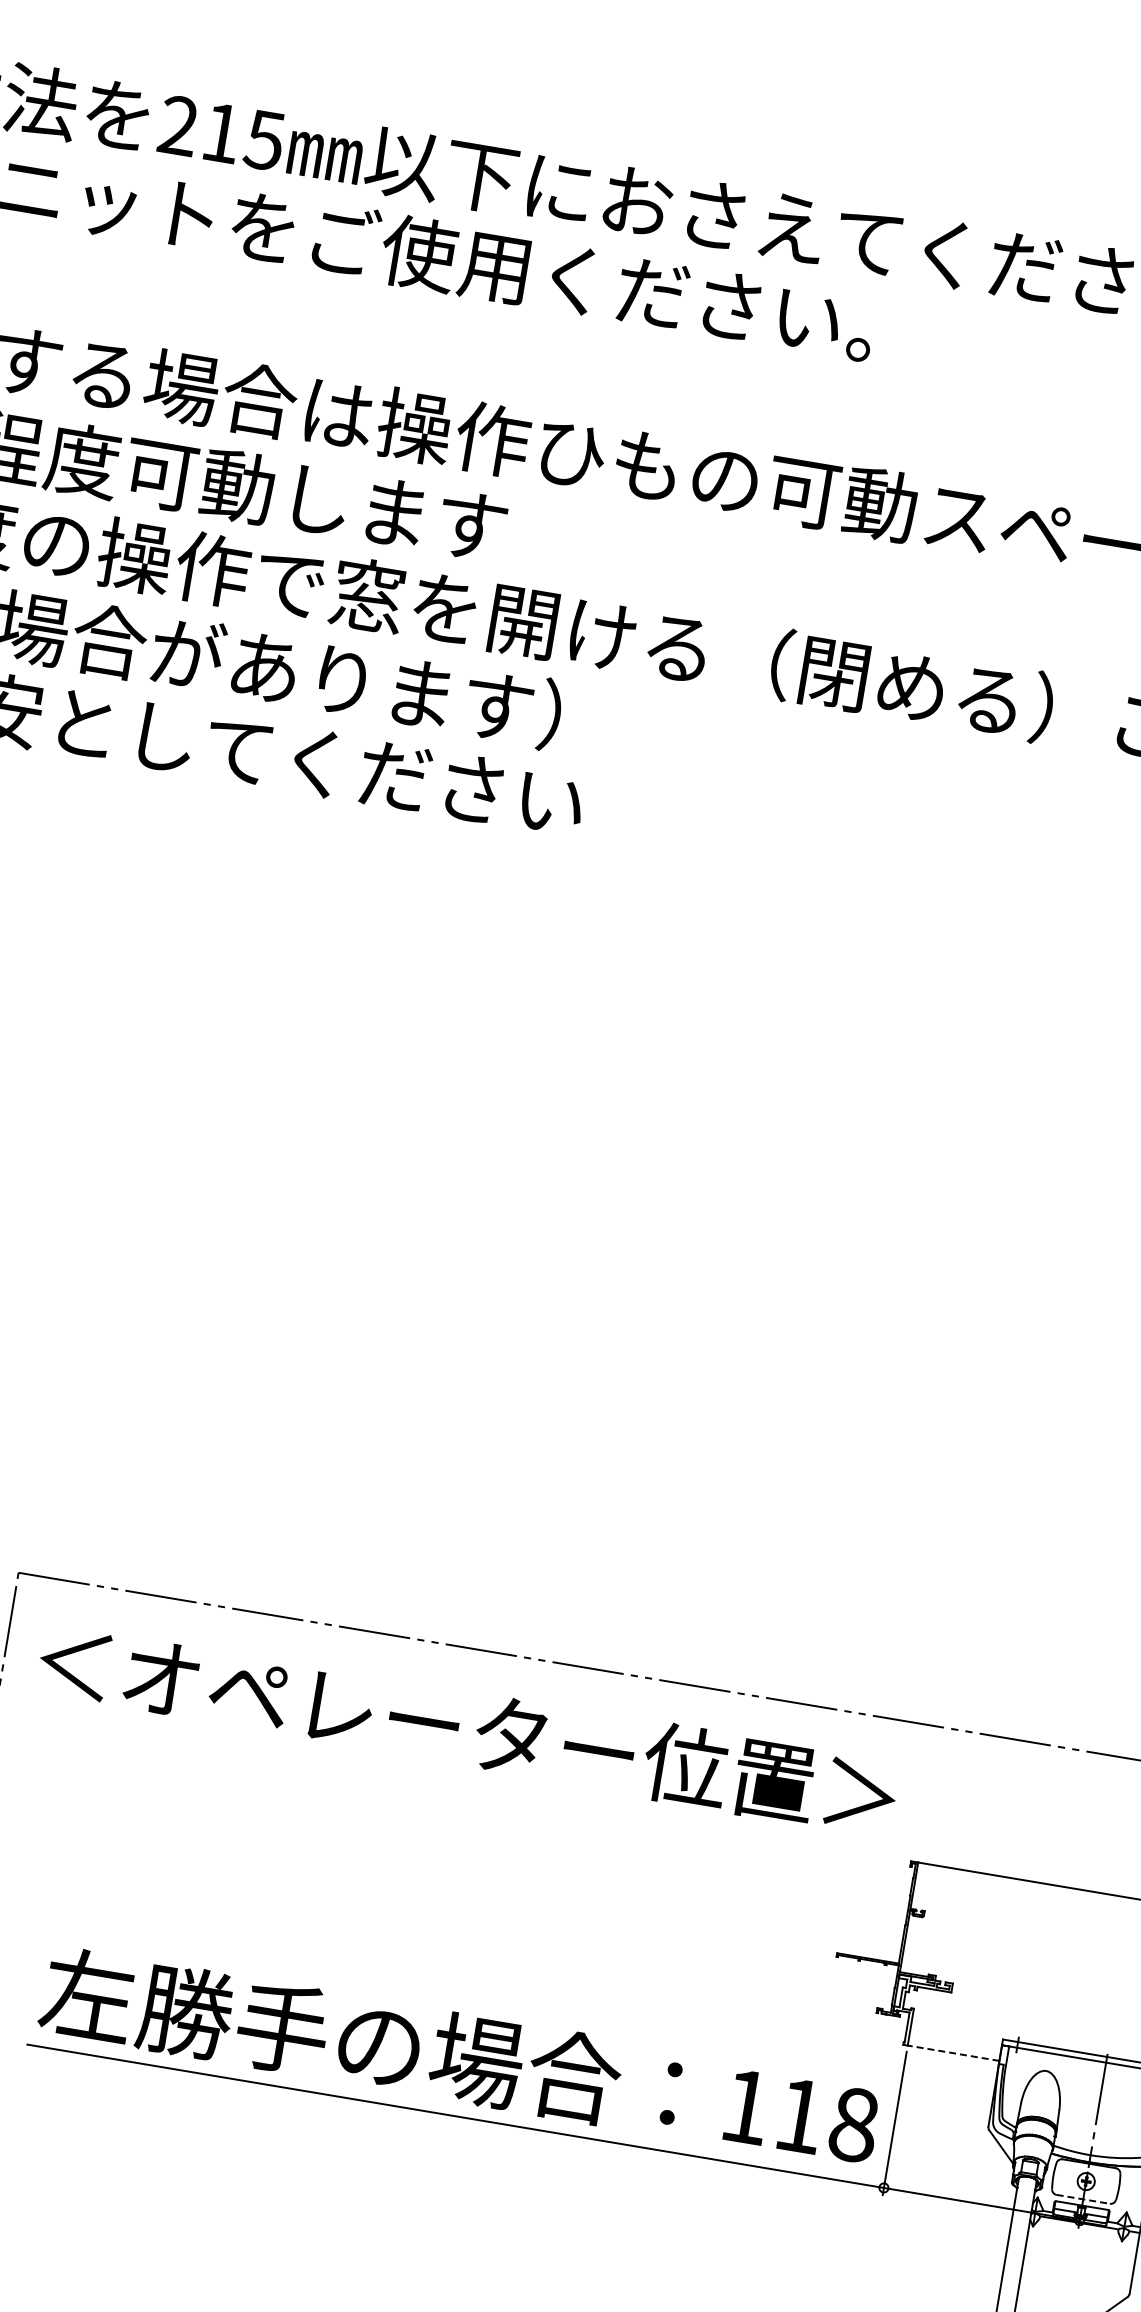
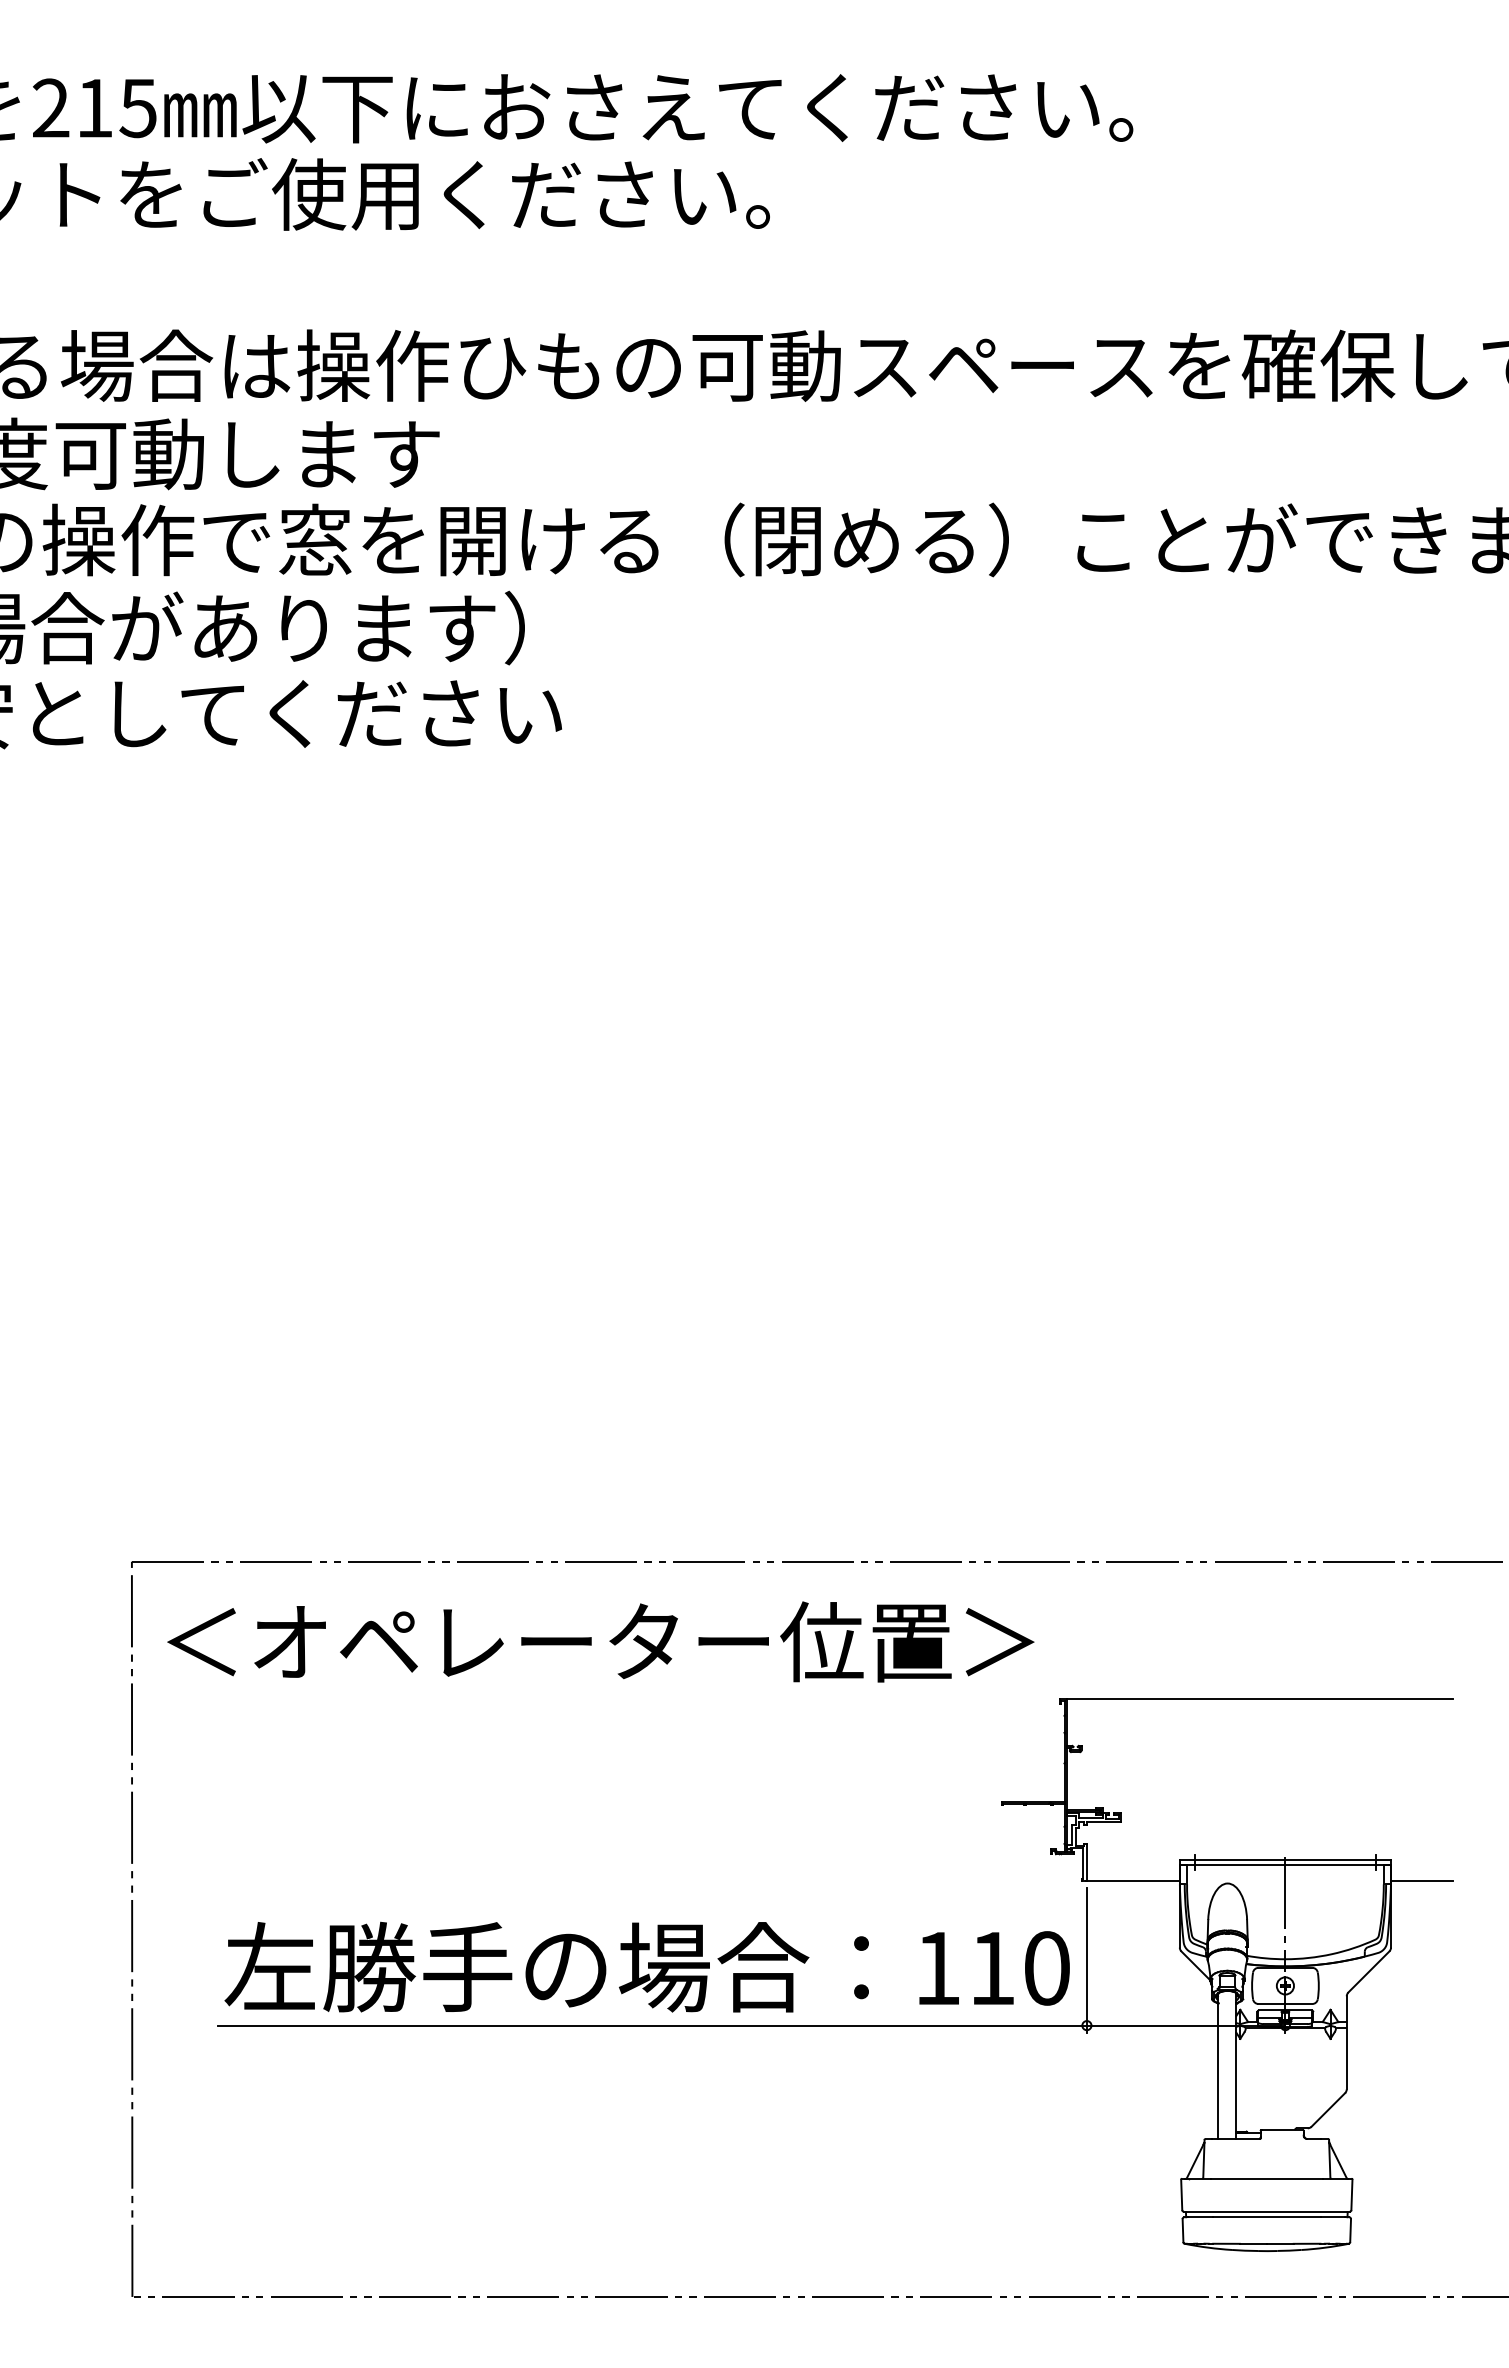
line: (952, 2053) -> (1132, 1881), dashed -> solid
text: (854, 2125) -> (1047, 1968), 118 -> 110
line: (1083, 2198) -> (1285, 2003), dashed -> solid

